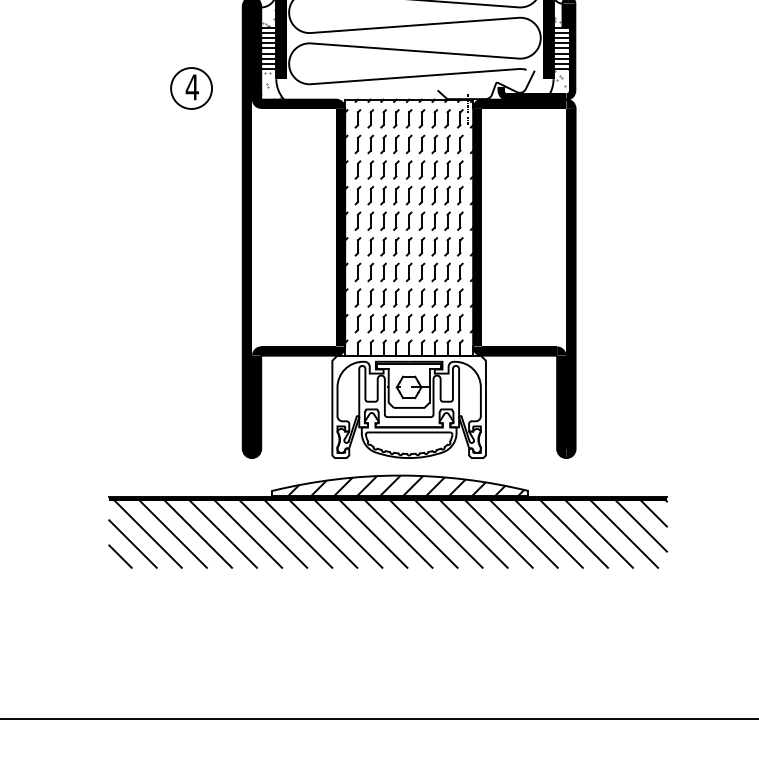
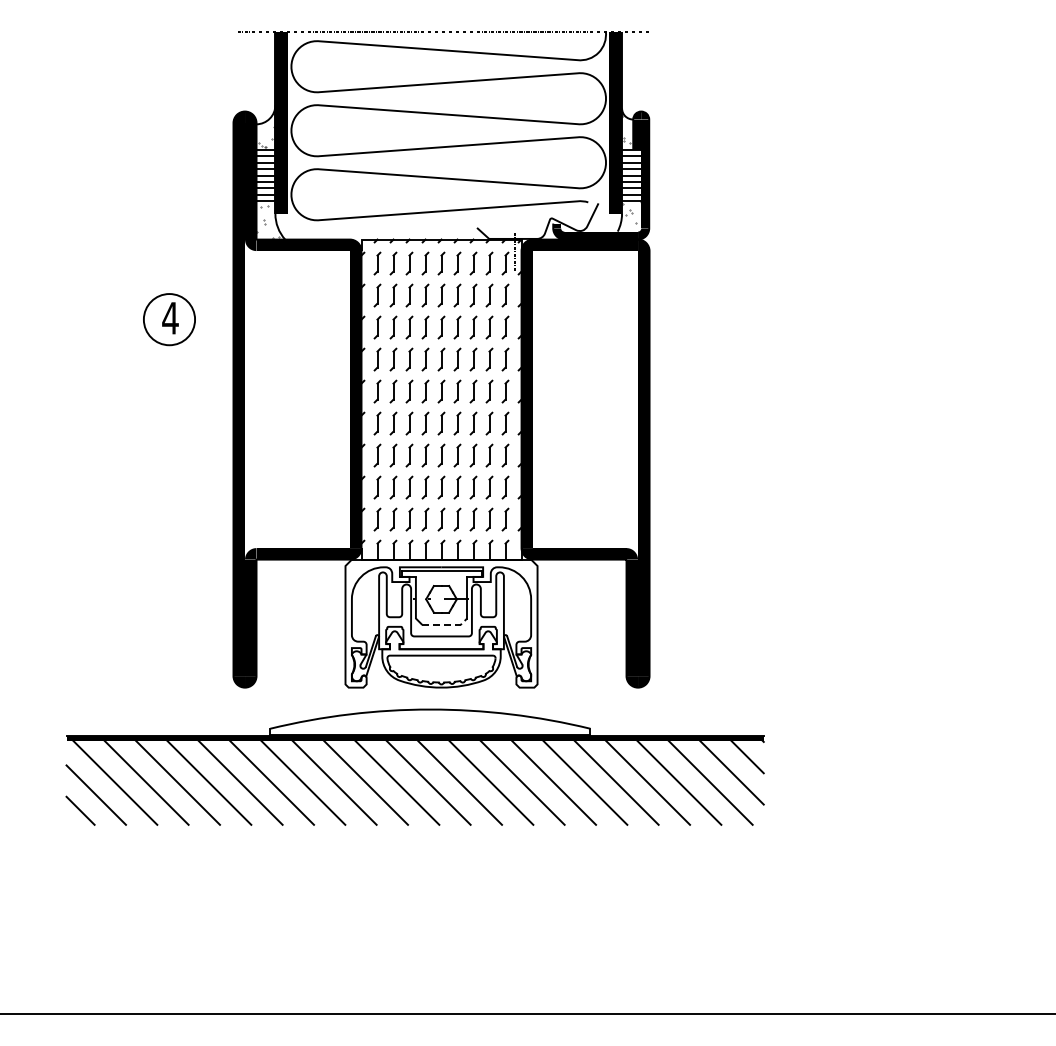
part: (191, 88) -> (169, 319), moved
line: (413, 407) -> (446, 624), solid -> dashed
hatch: (405, 485) -> (437, 722), removed

